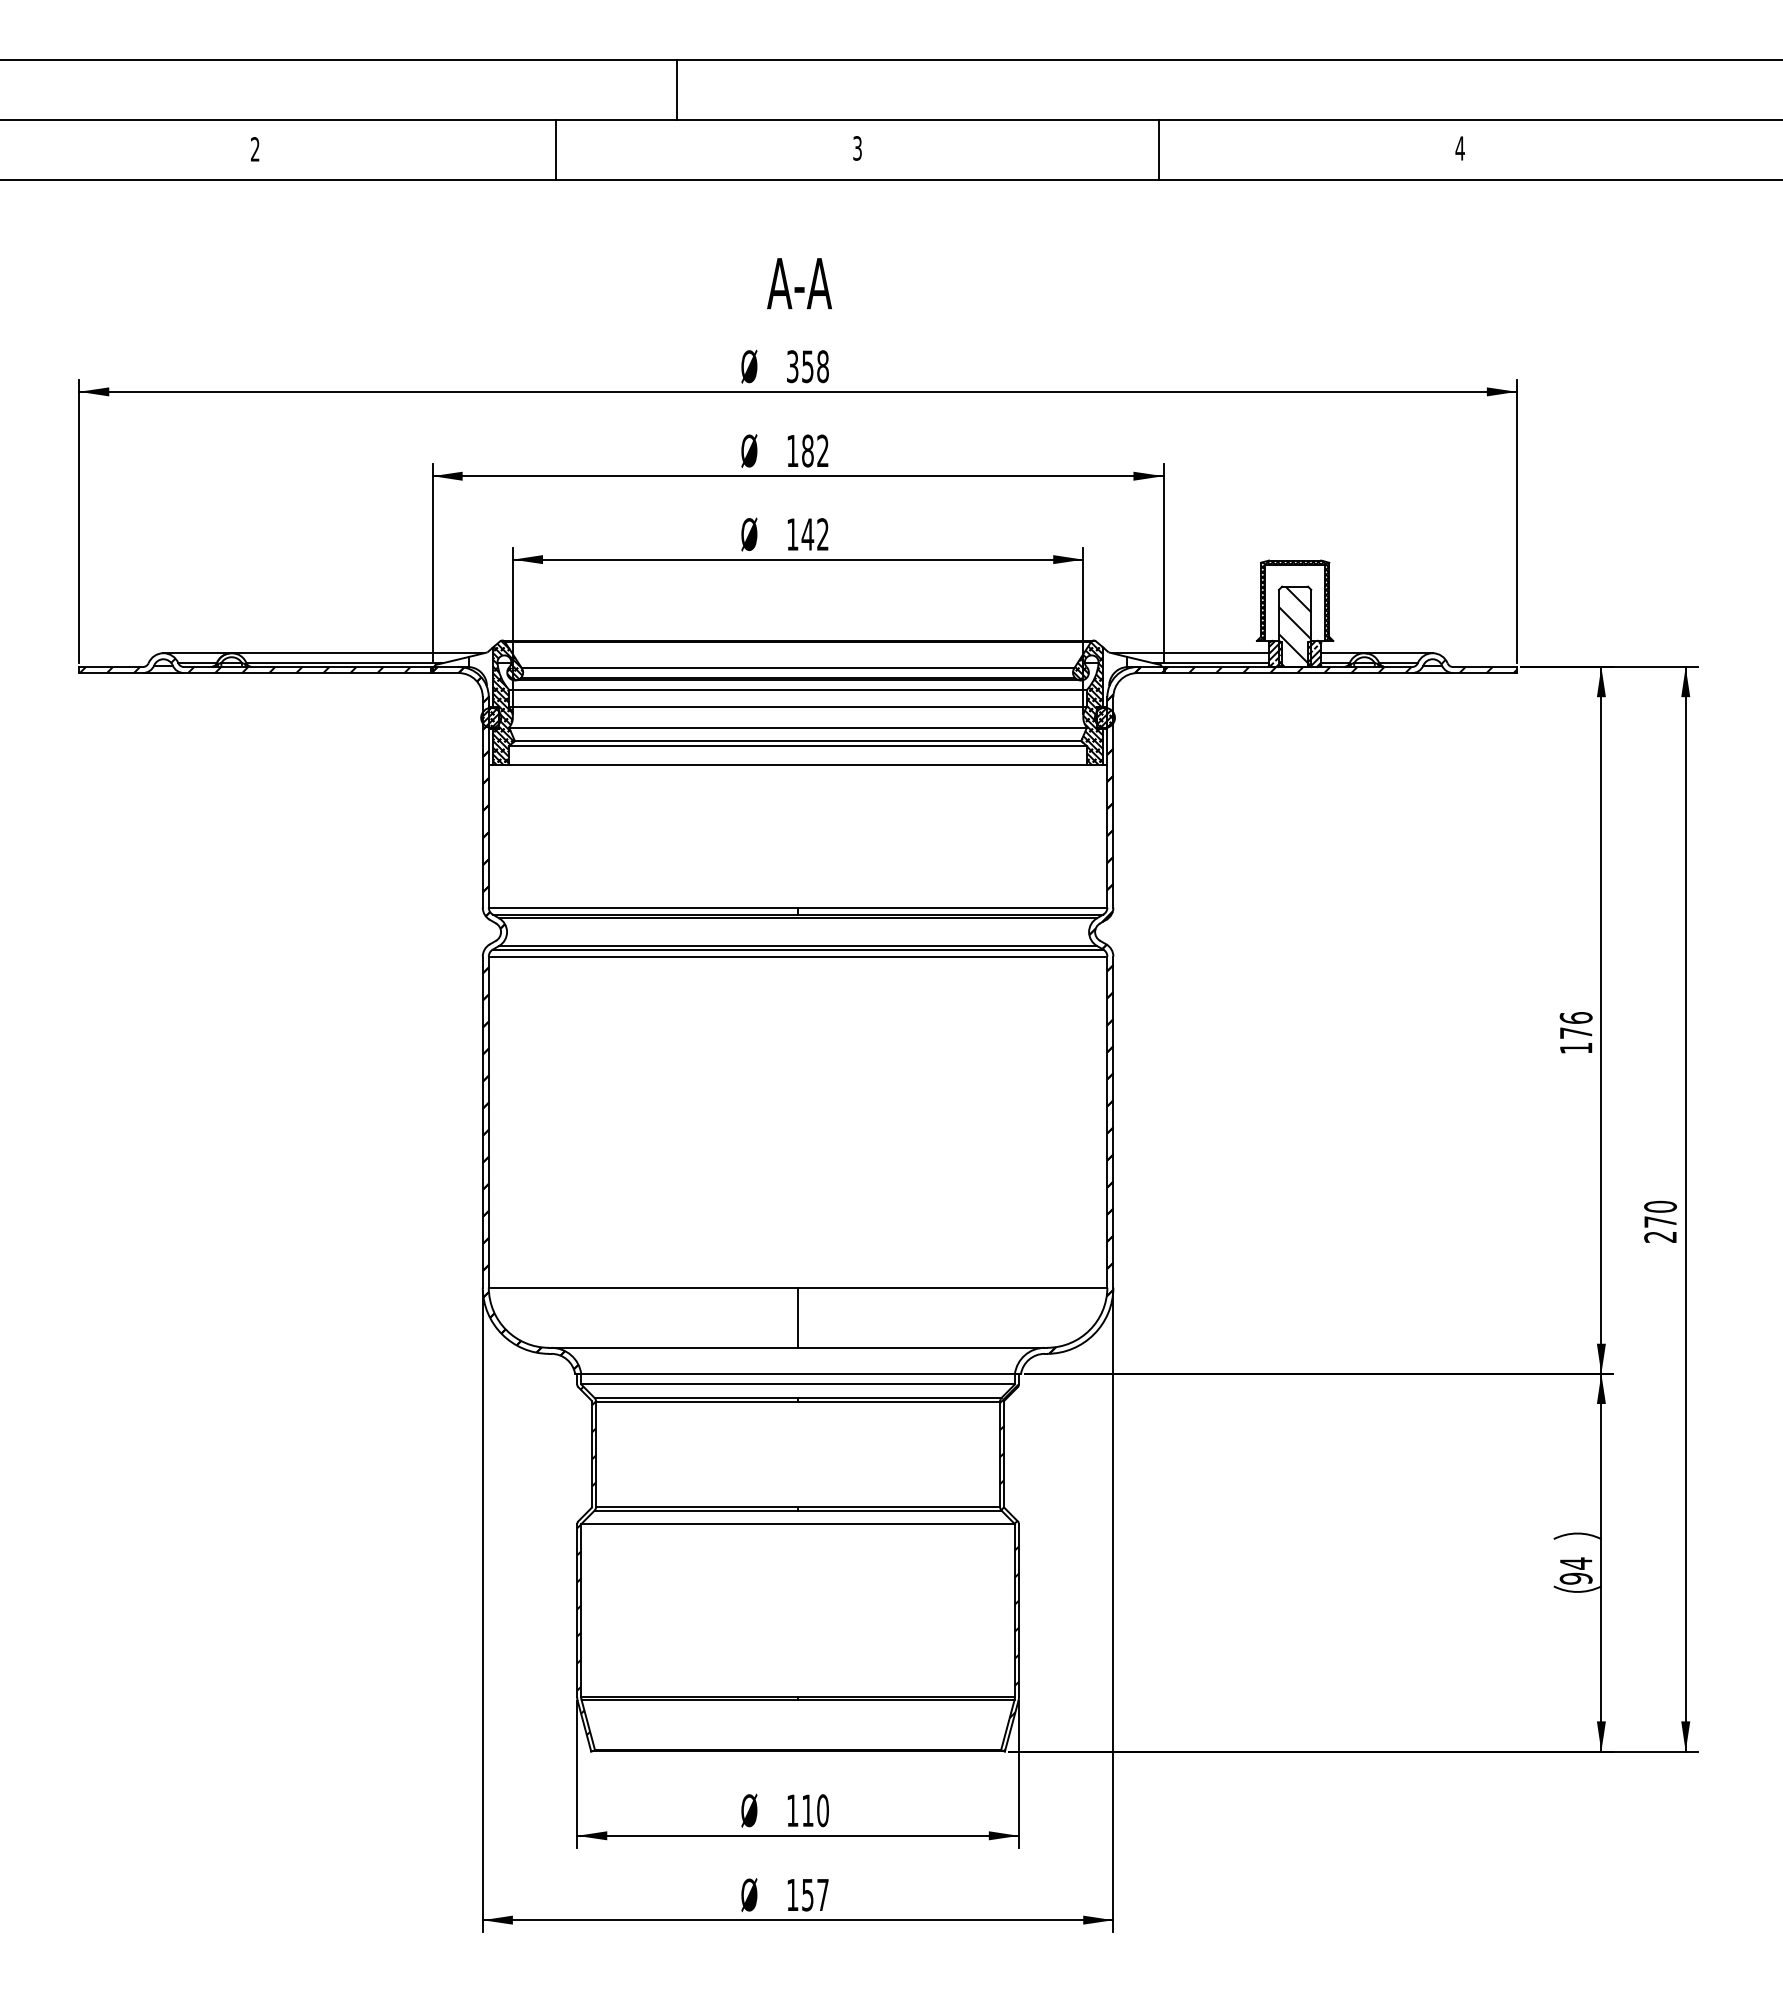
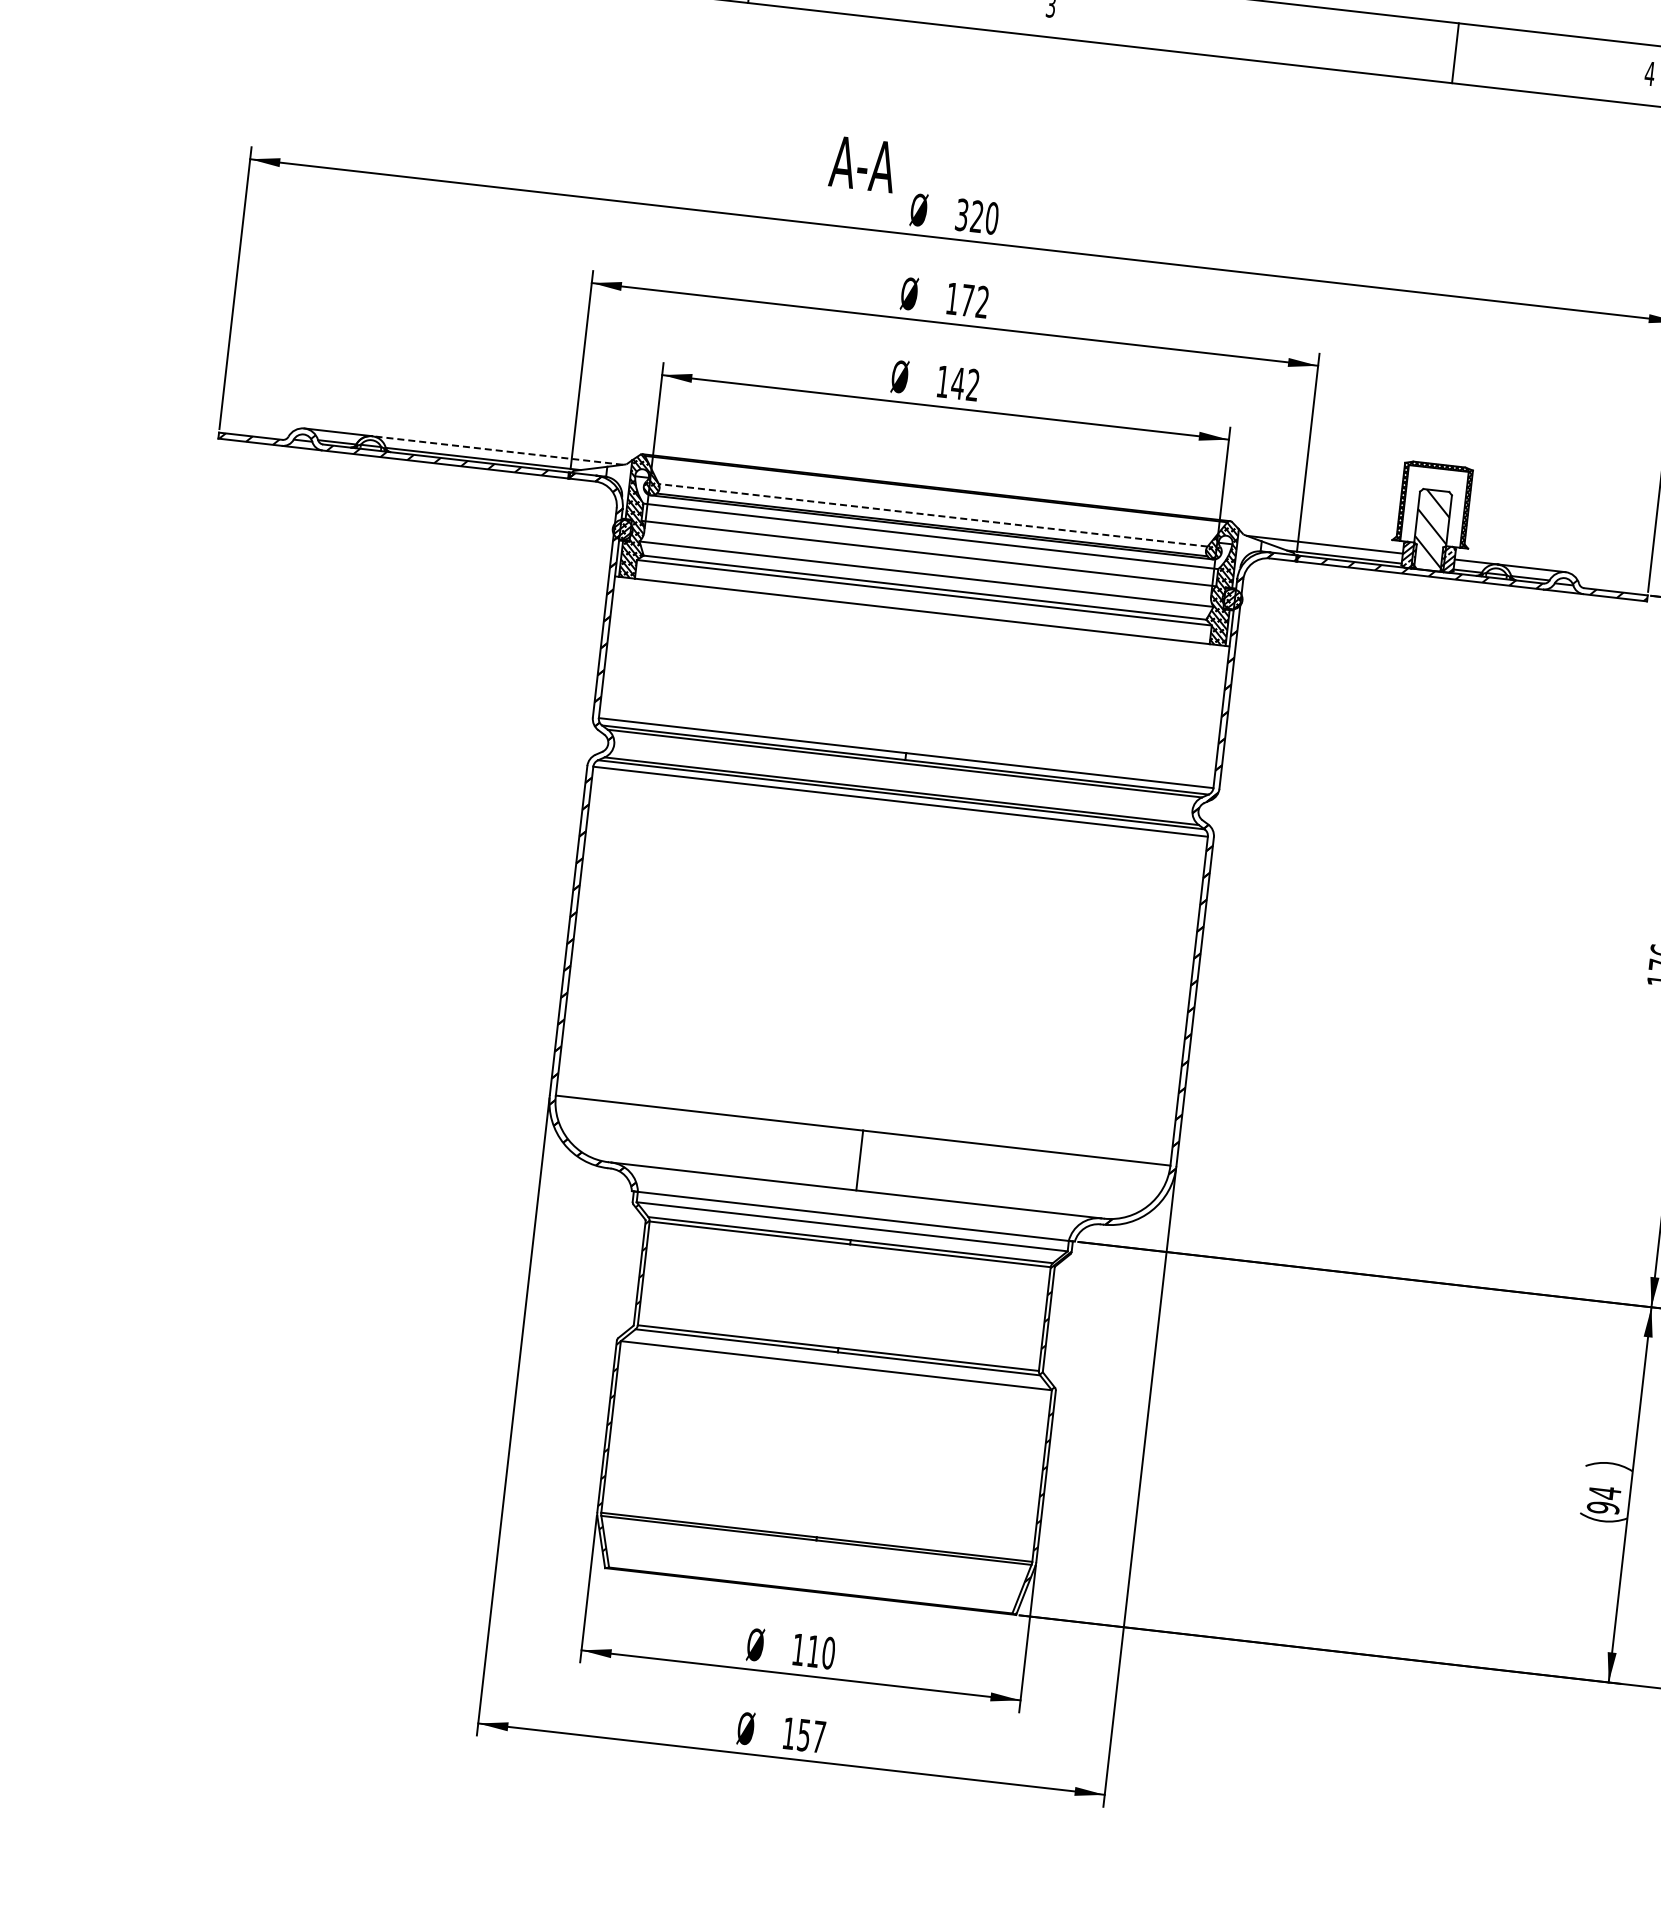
line: (1158, 150) -> (1455, 53), moved
text: (799, 283) -> (862, 164), moved
text: (815, 366) -> (984, 217), 358 -> 320
text: (807, 450) -> (967, 299), 182 -> 172
line: (357, 653) -> (497, 450), solid -> dashed
line: (797, 668) -> (932, 515), solid -> dashed

